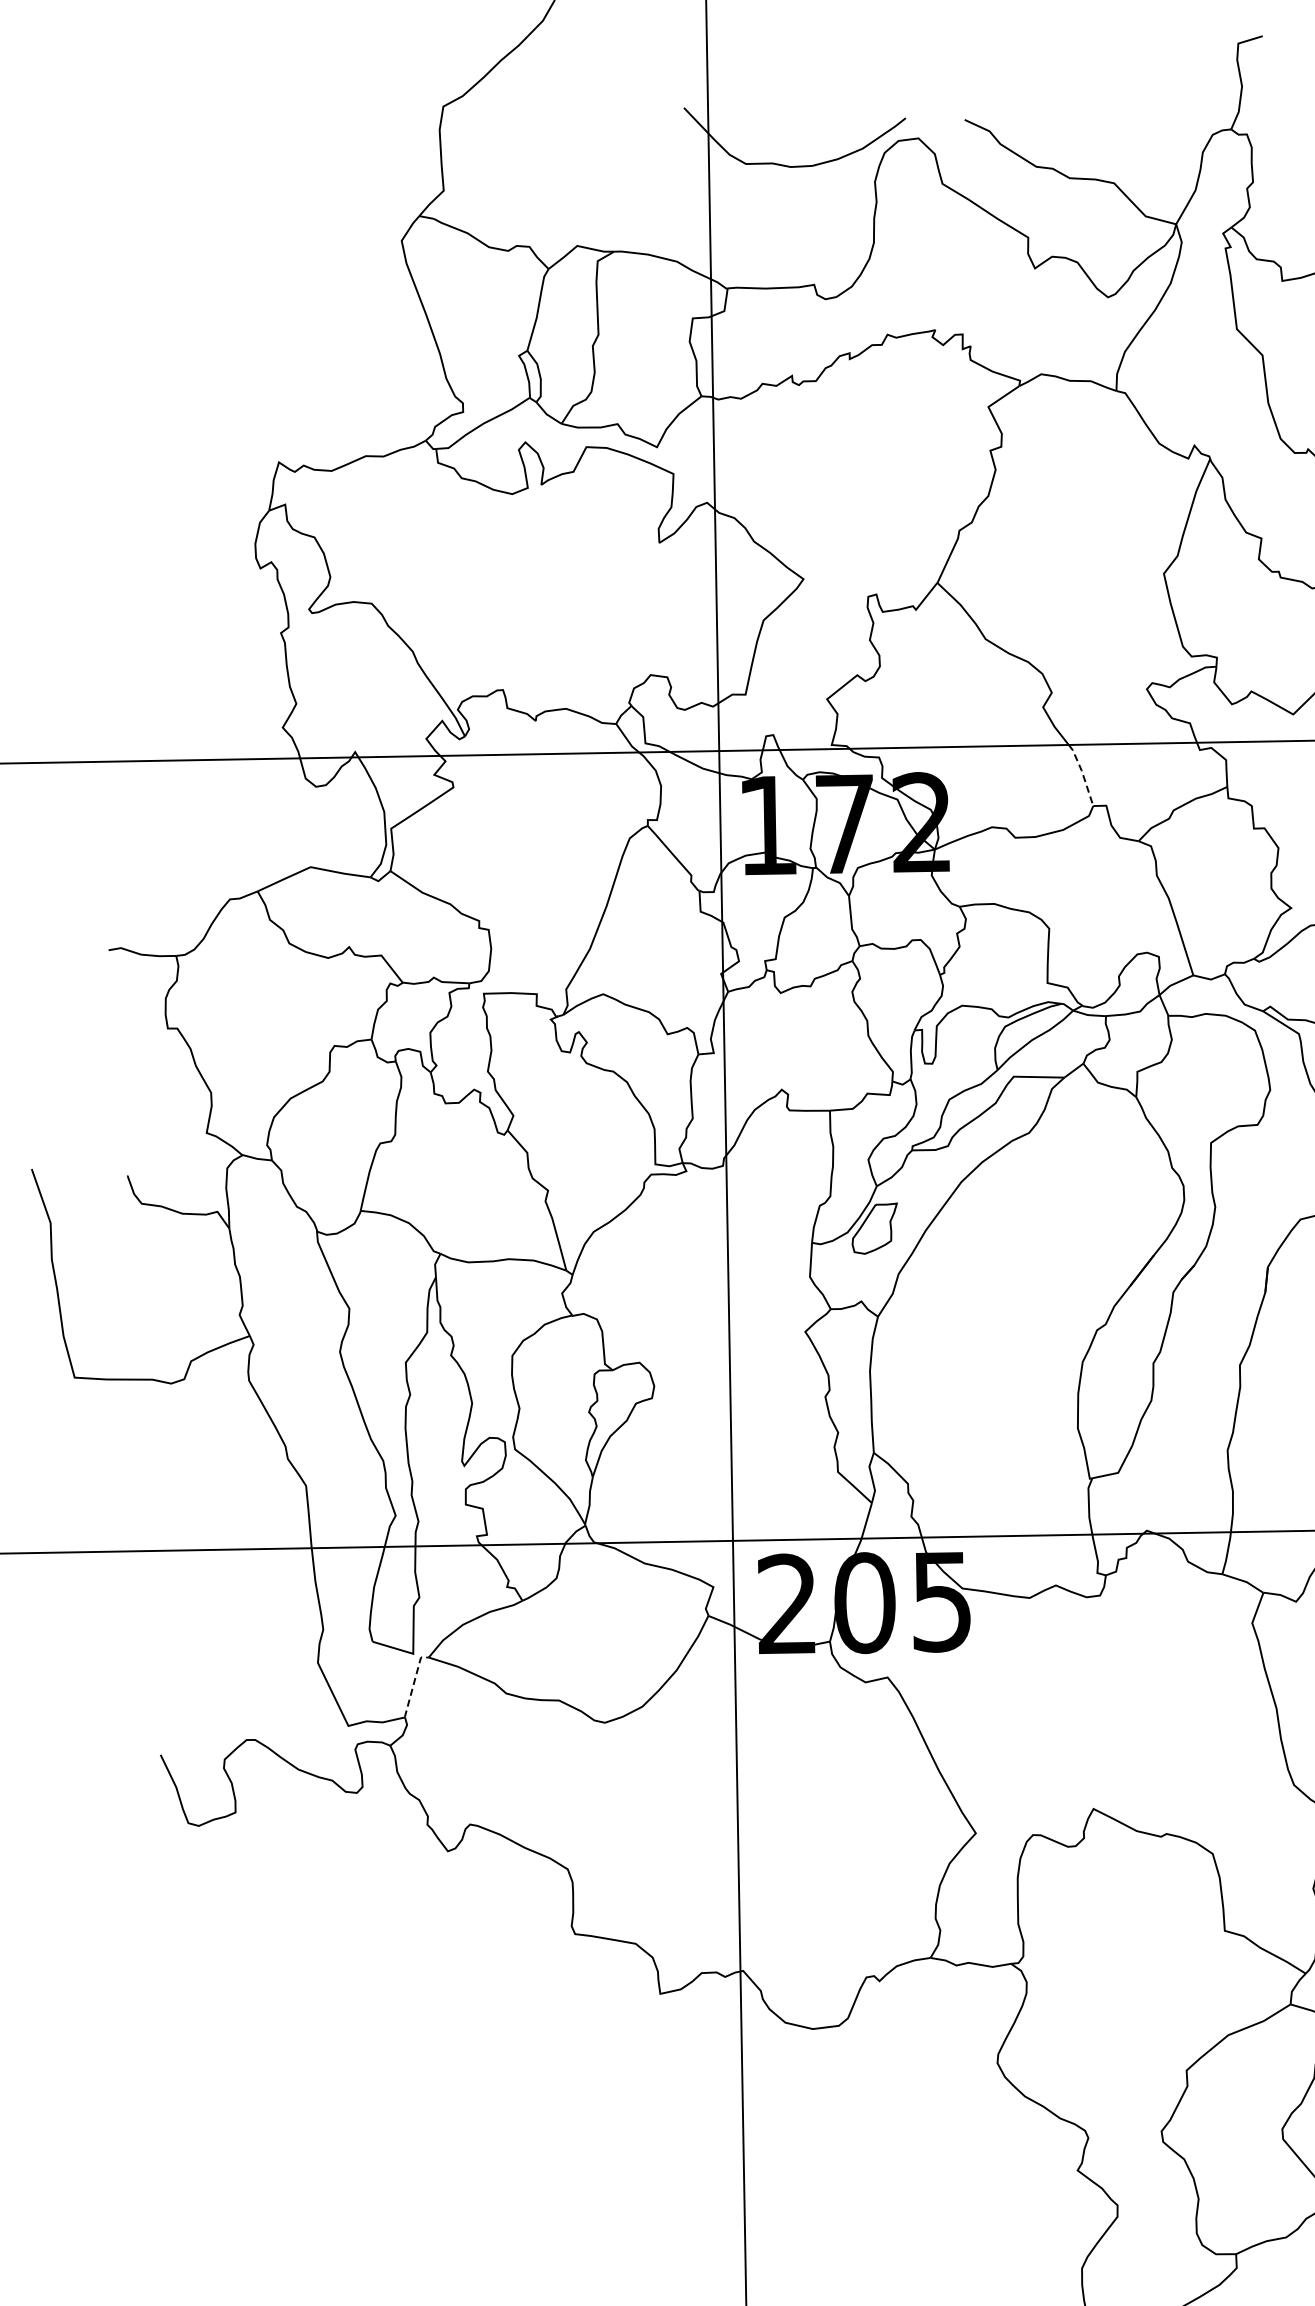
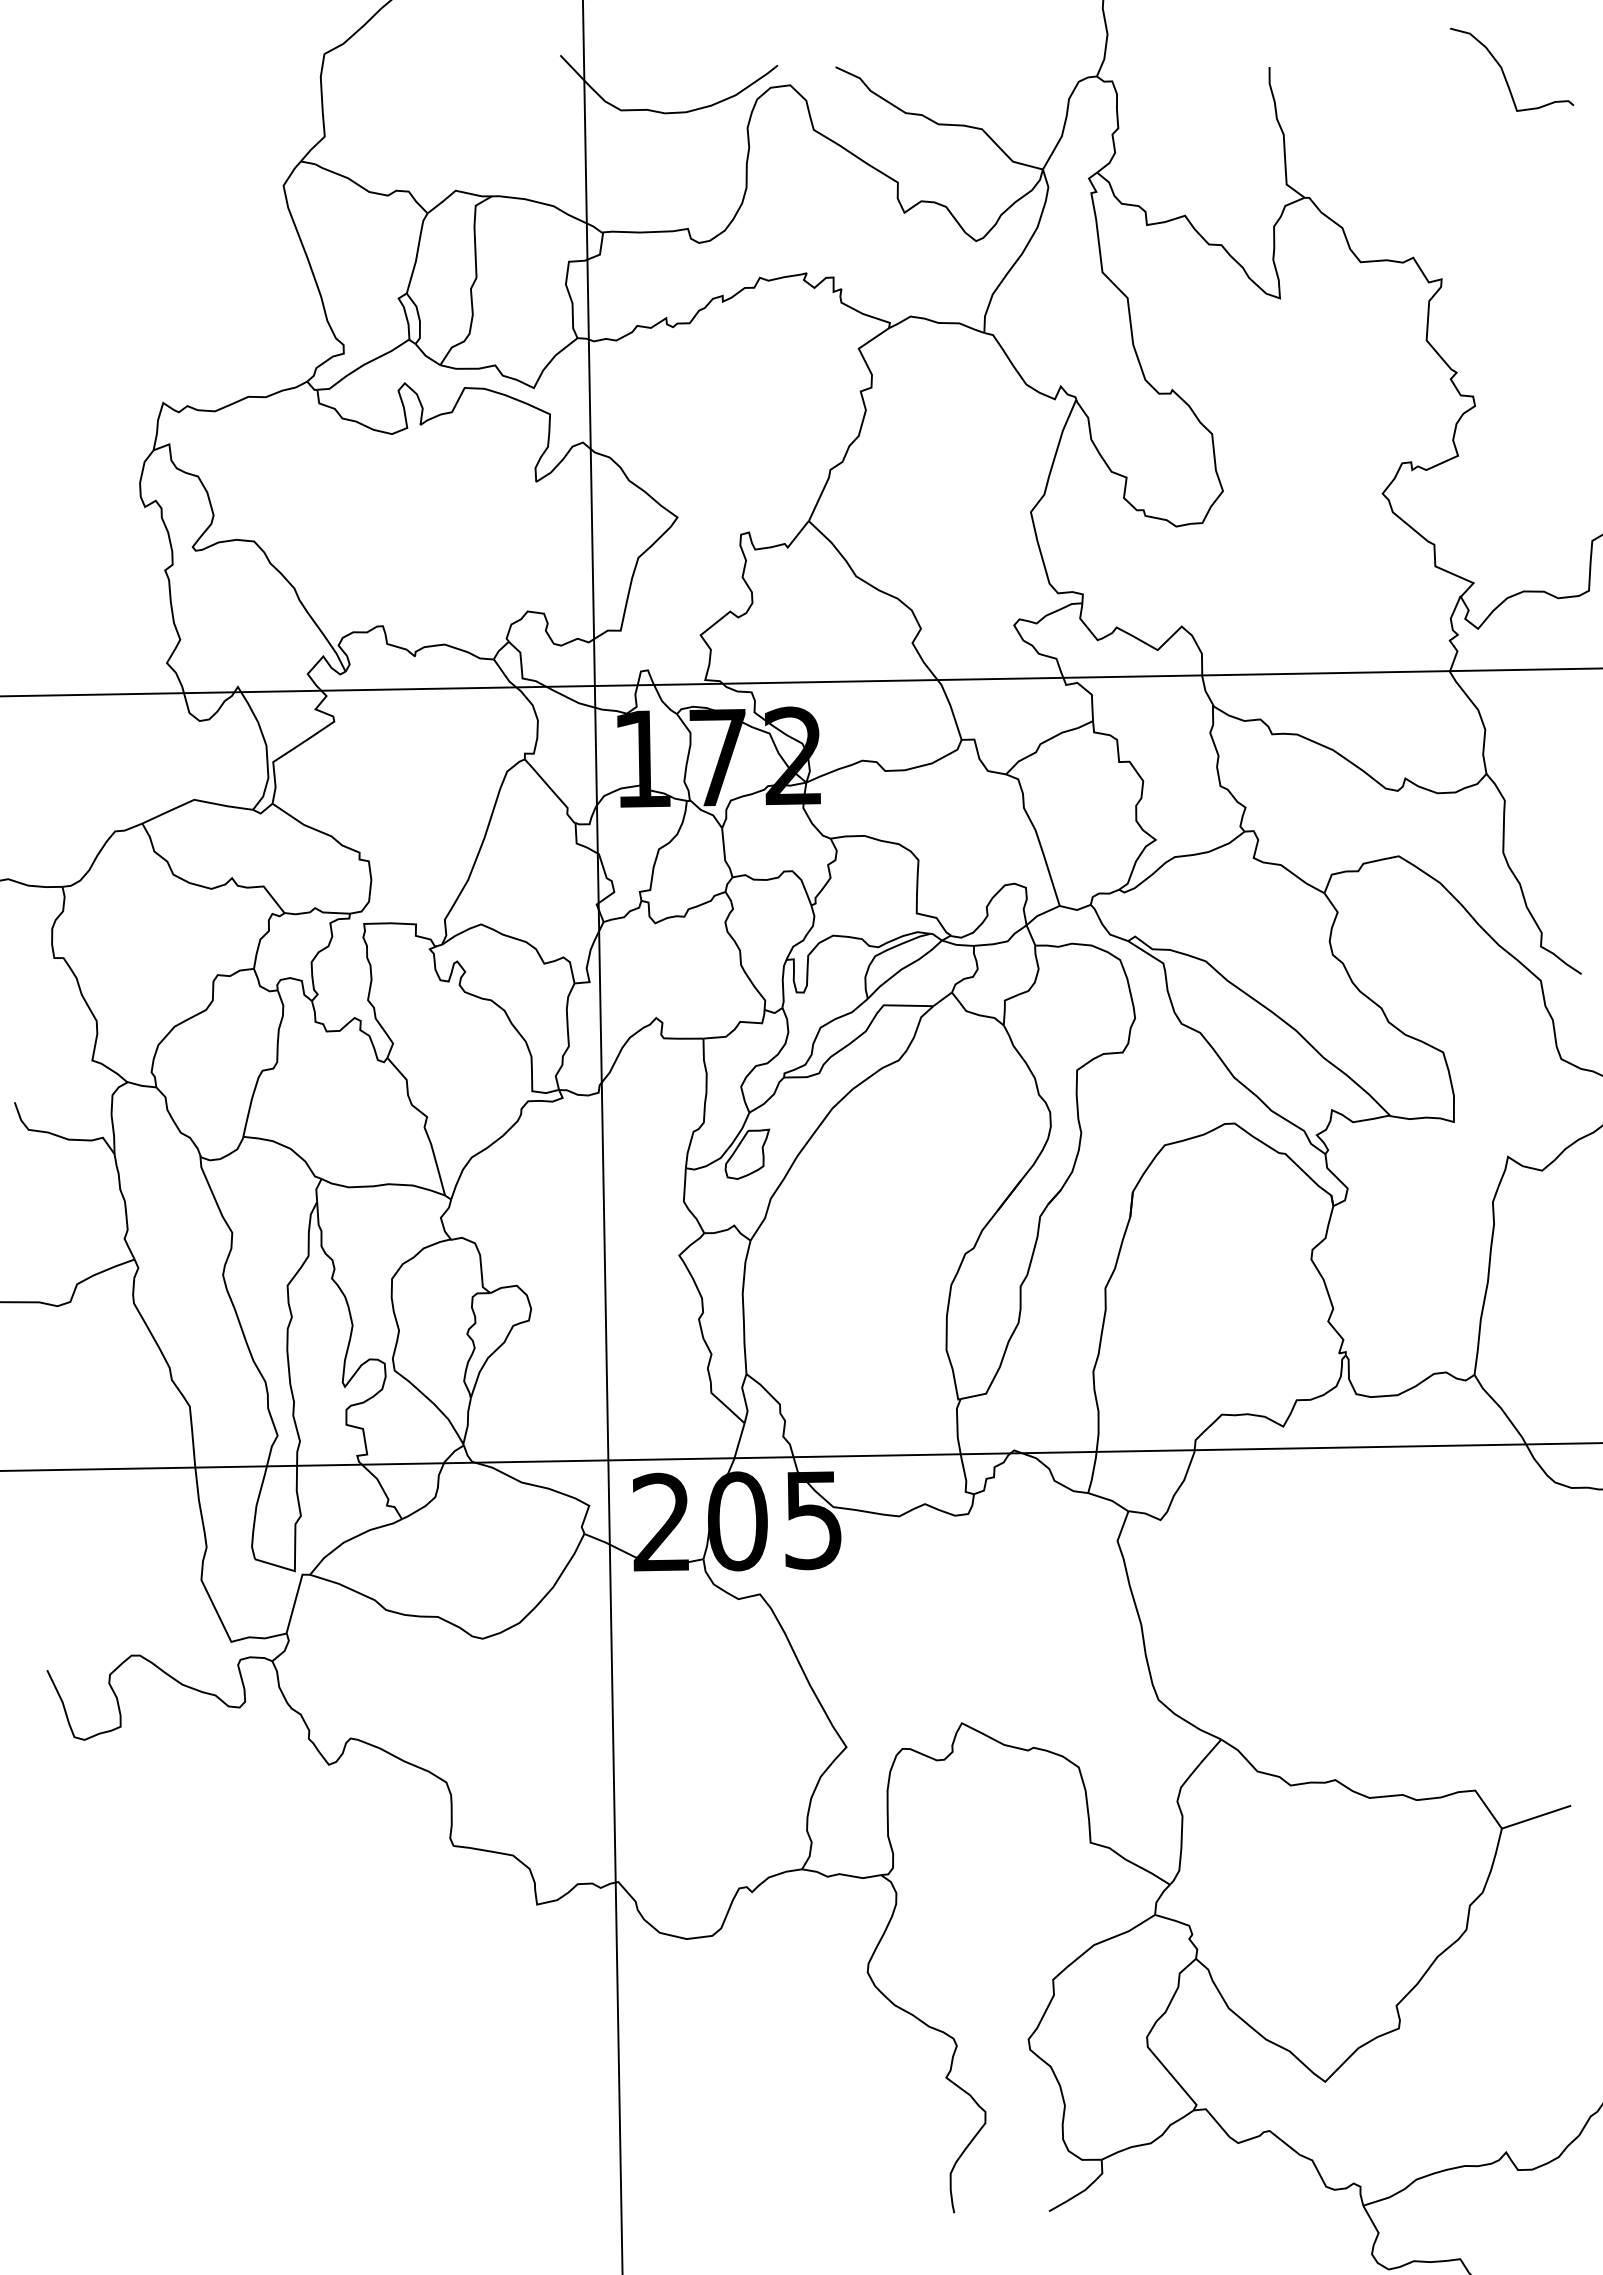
line: (1082, 774) -> (951, 708), dashed -> solid
line: (413, 1683) -> (295, 1600), dashed -> solid

